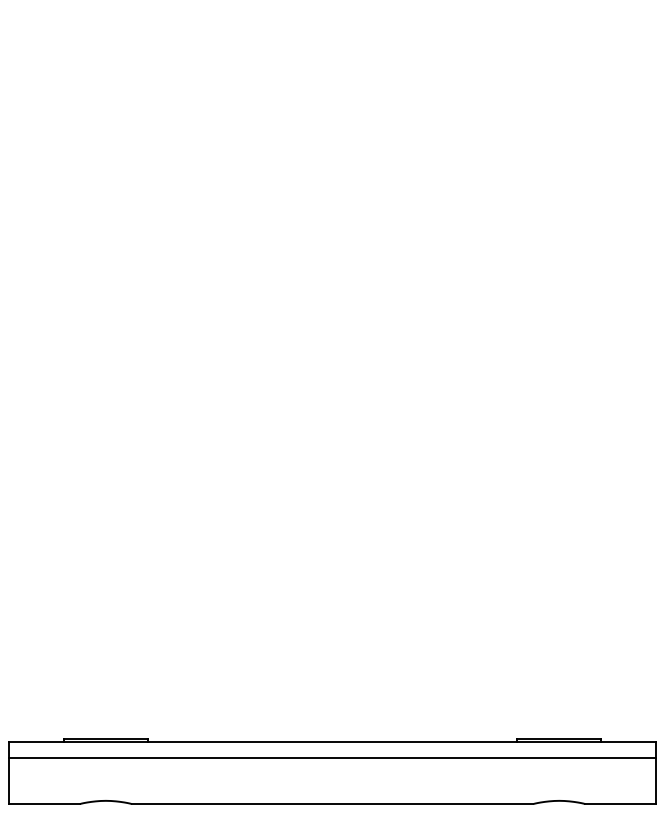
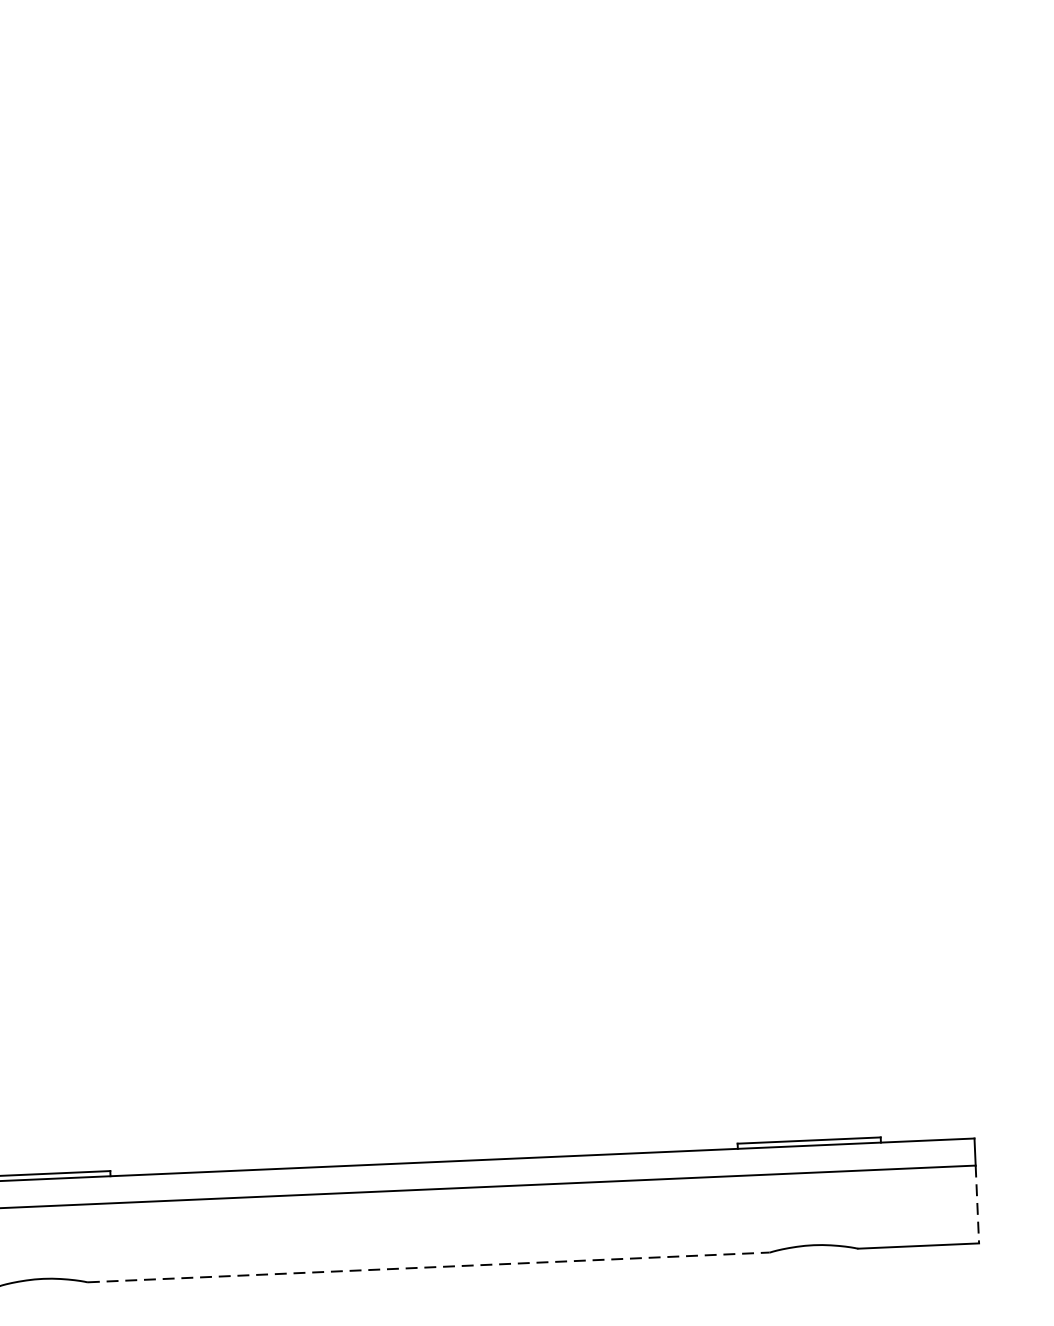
line: (656, 781) -> (977, 1205), solid -> dashed
line: (332, 804) -> (428, 1268), solid -> dashed

